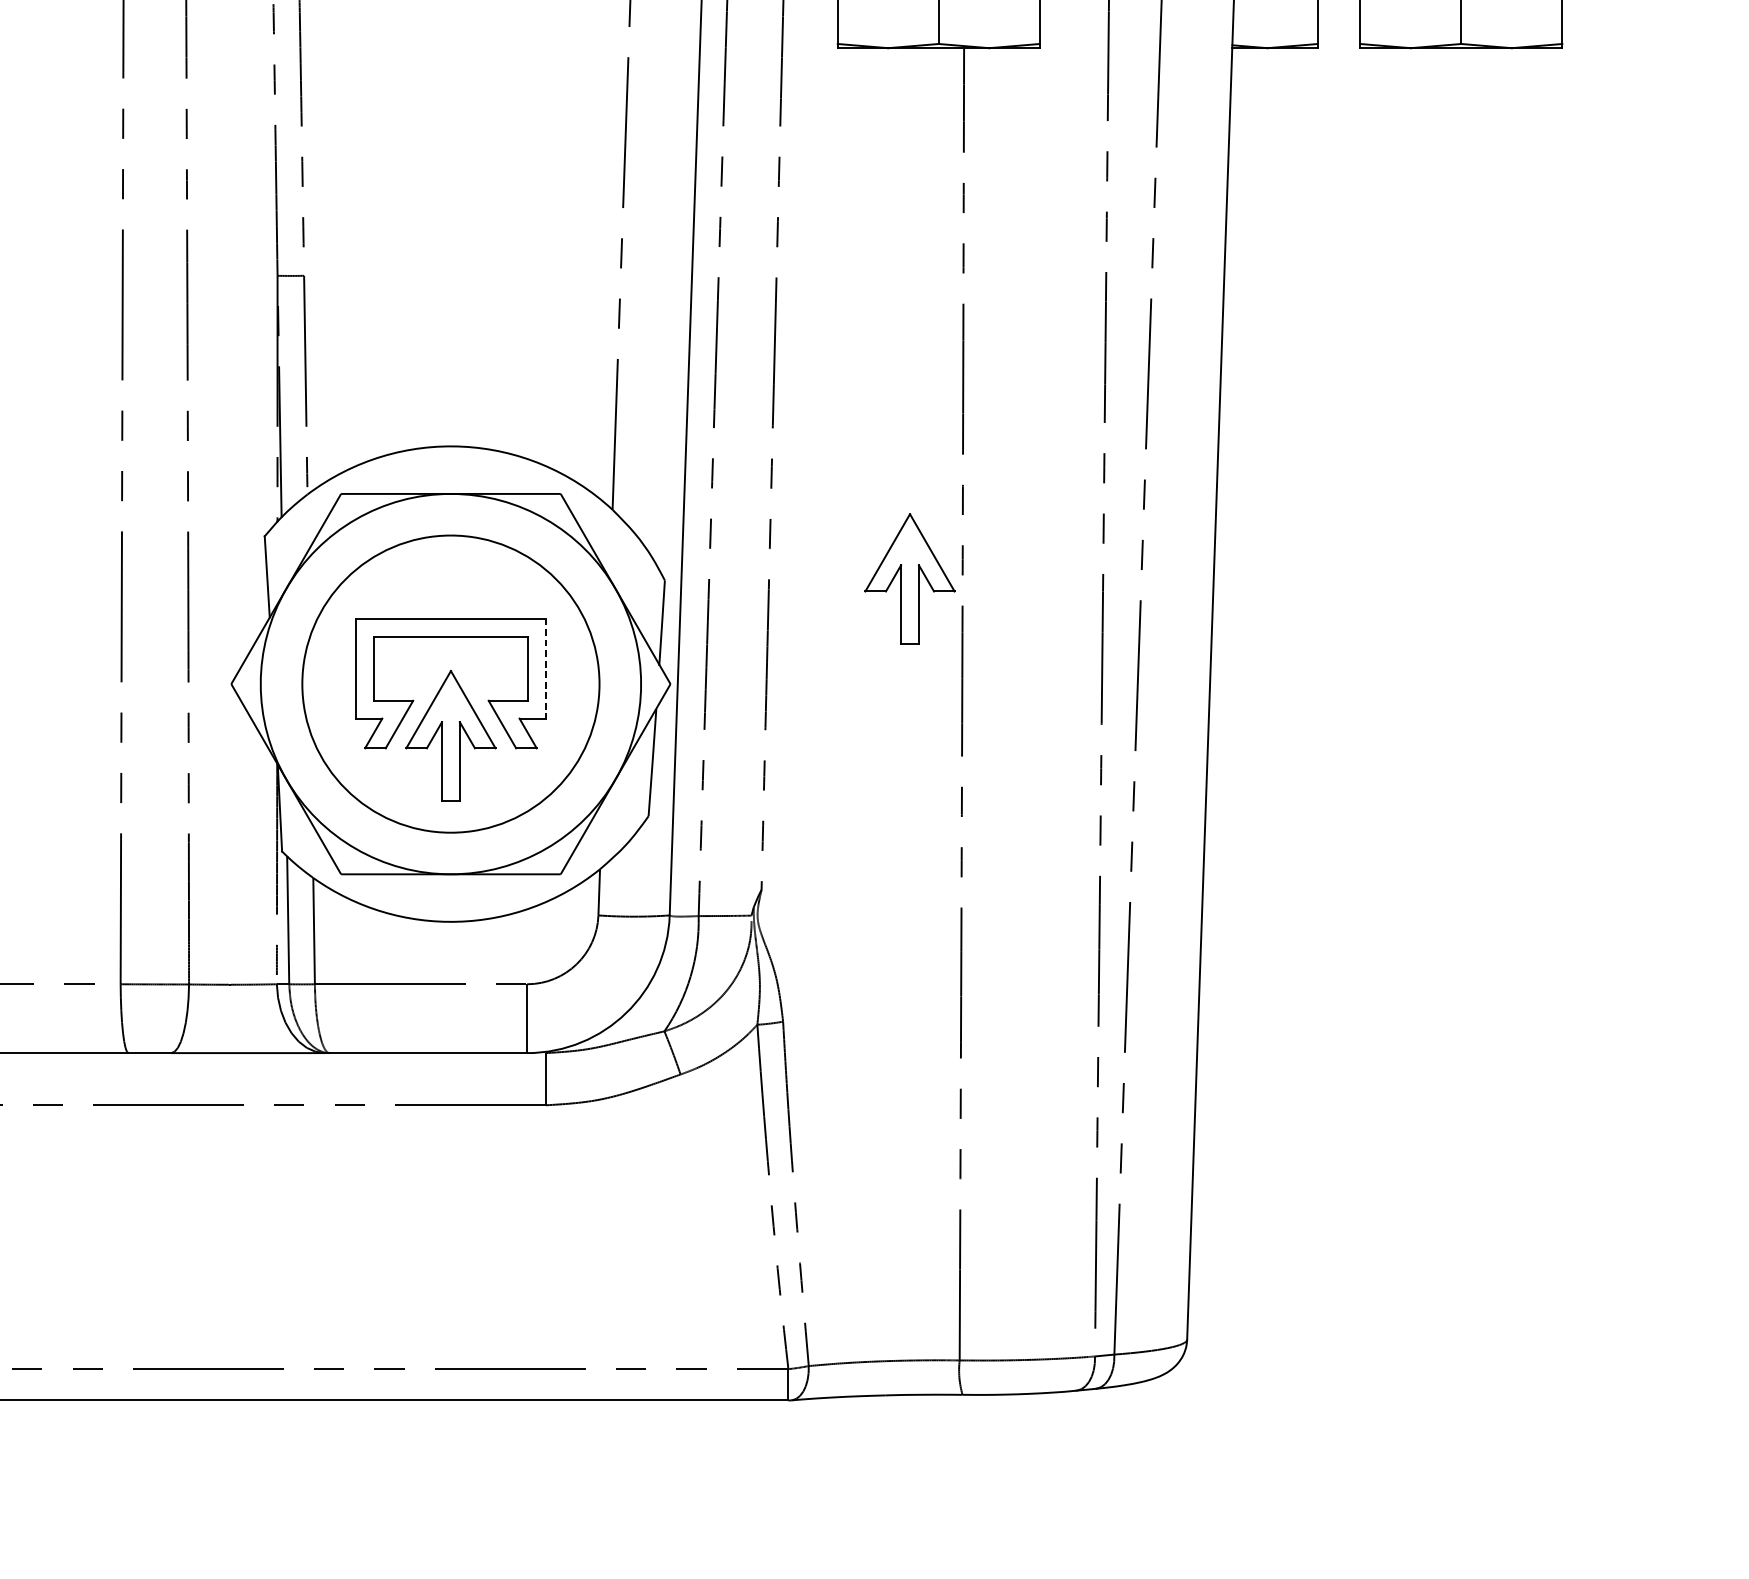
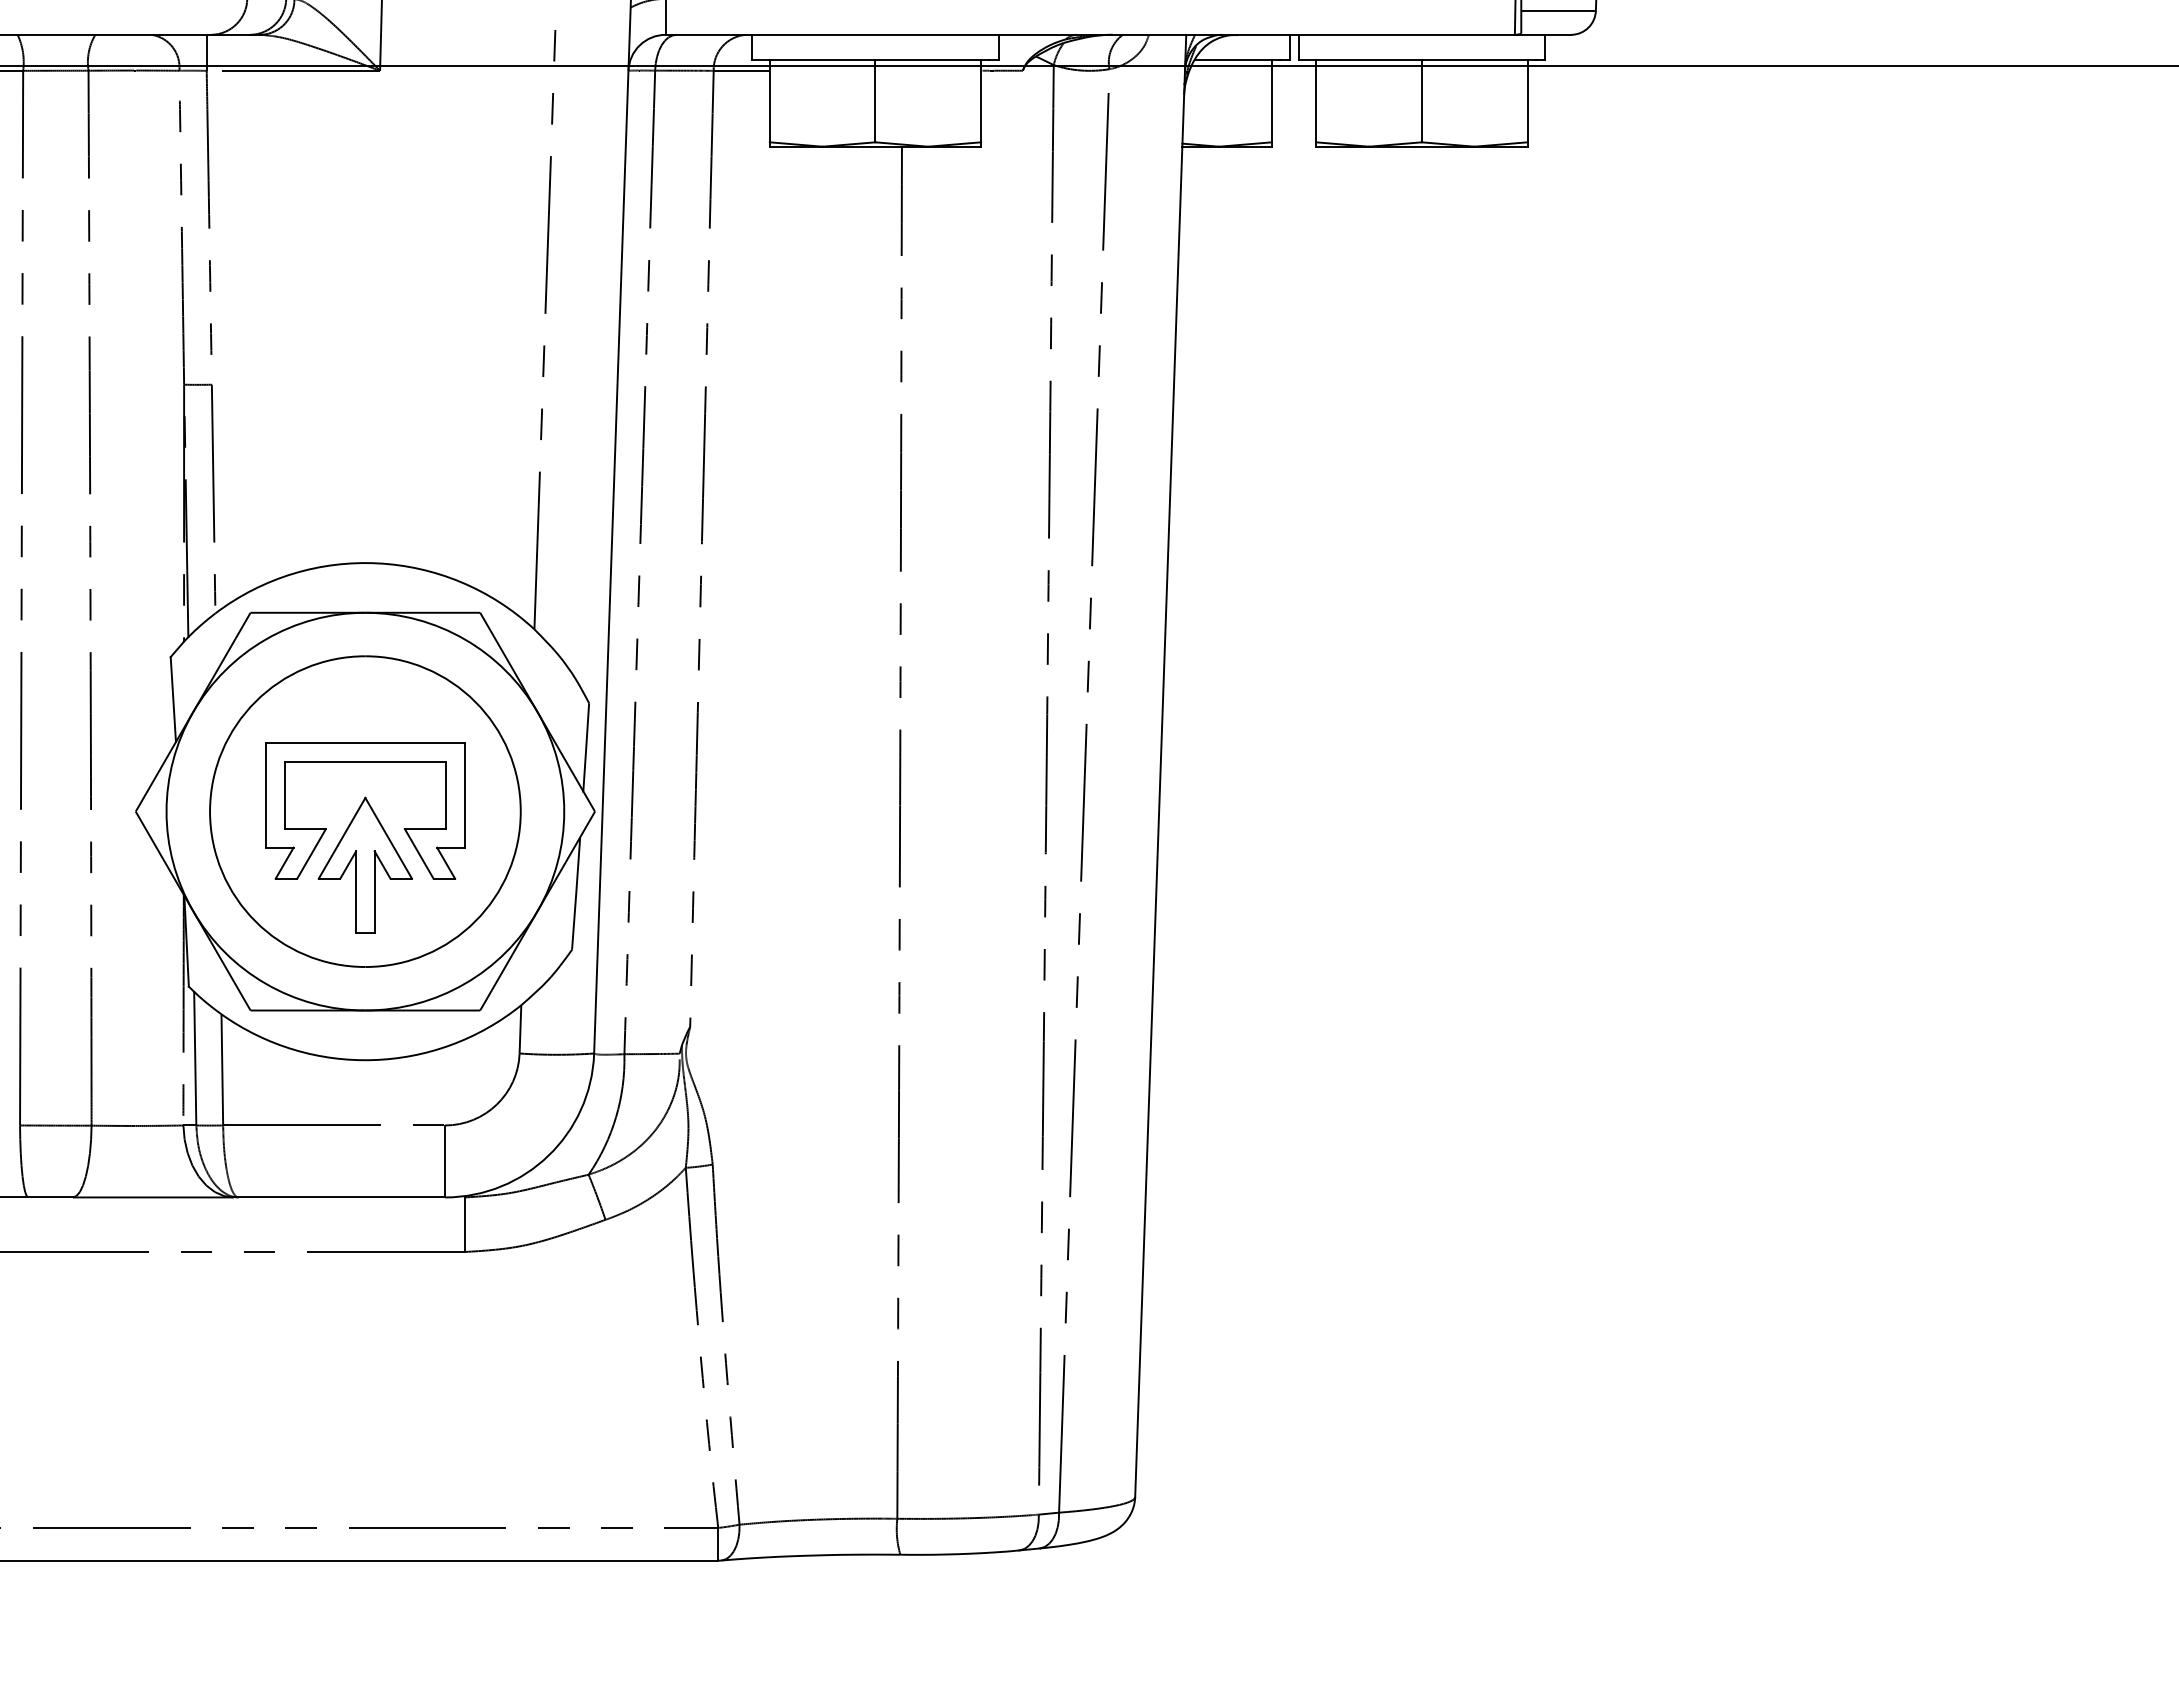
part: (909, 577) -> (844, 700), removed
line: (545, 668) -> (464, 795), dashed -> solid

